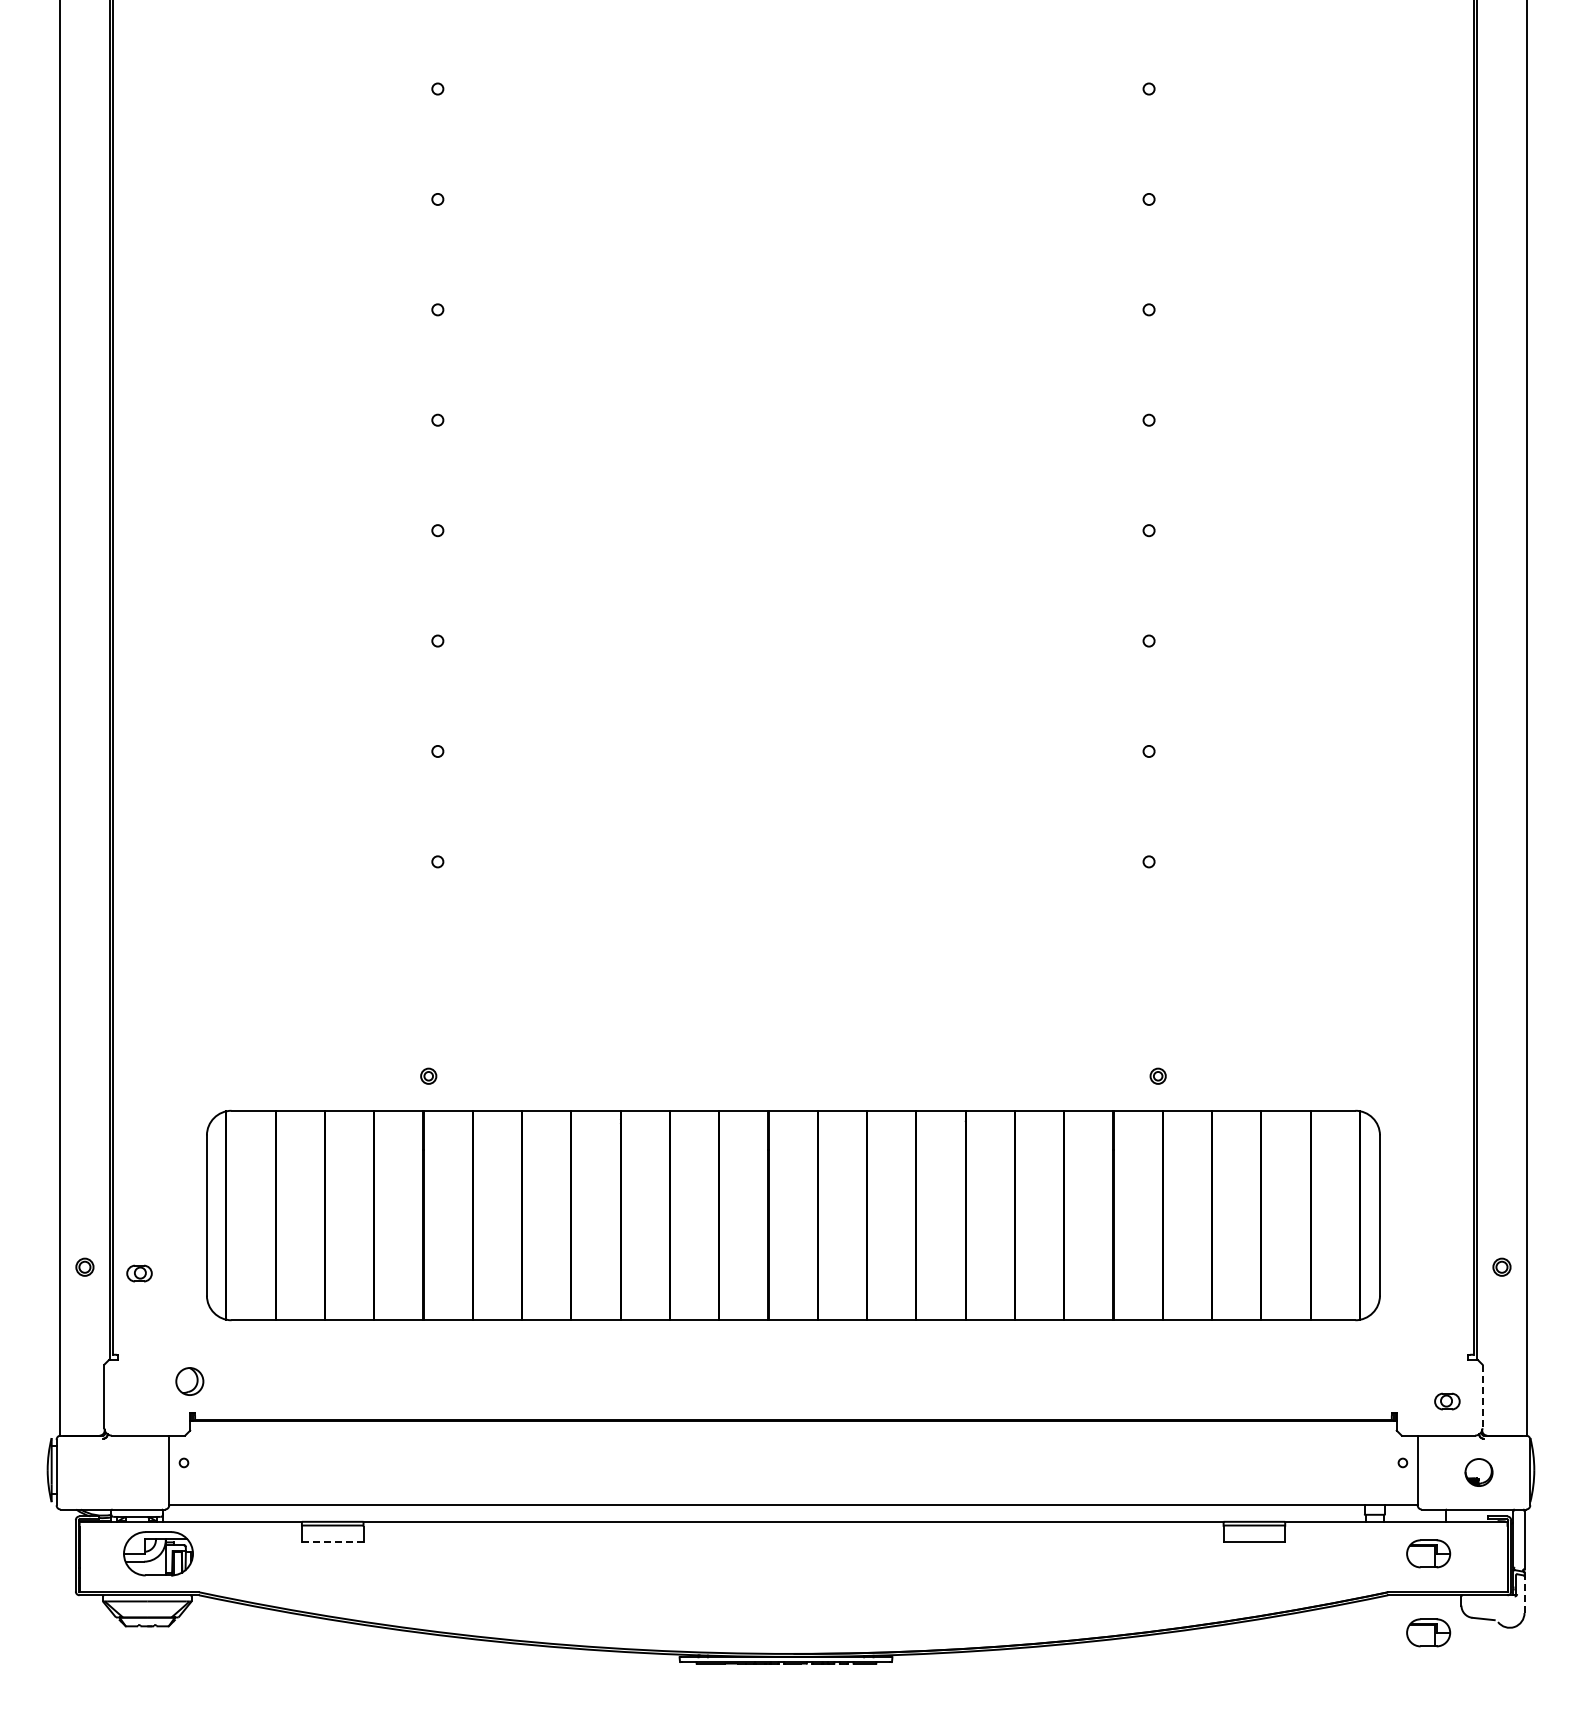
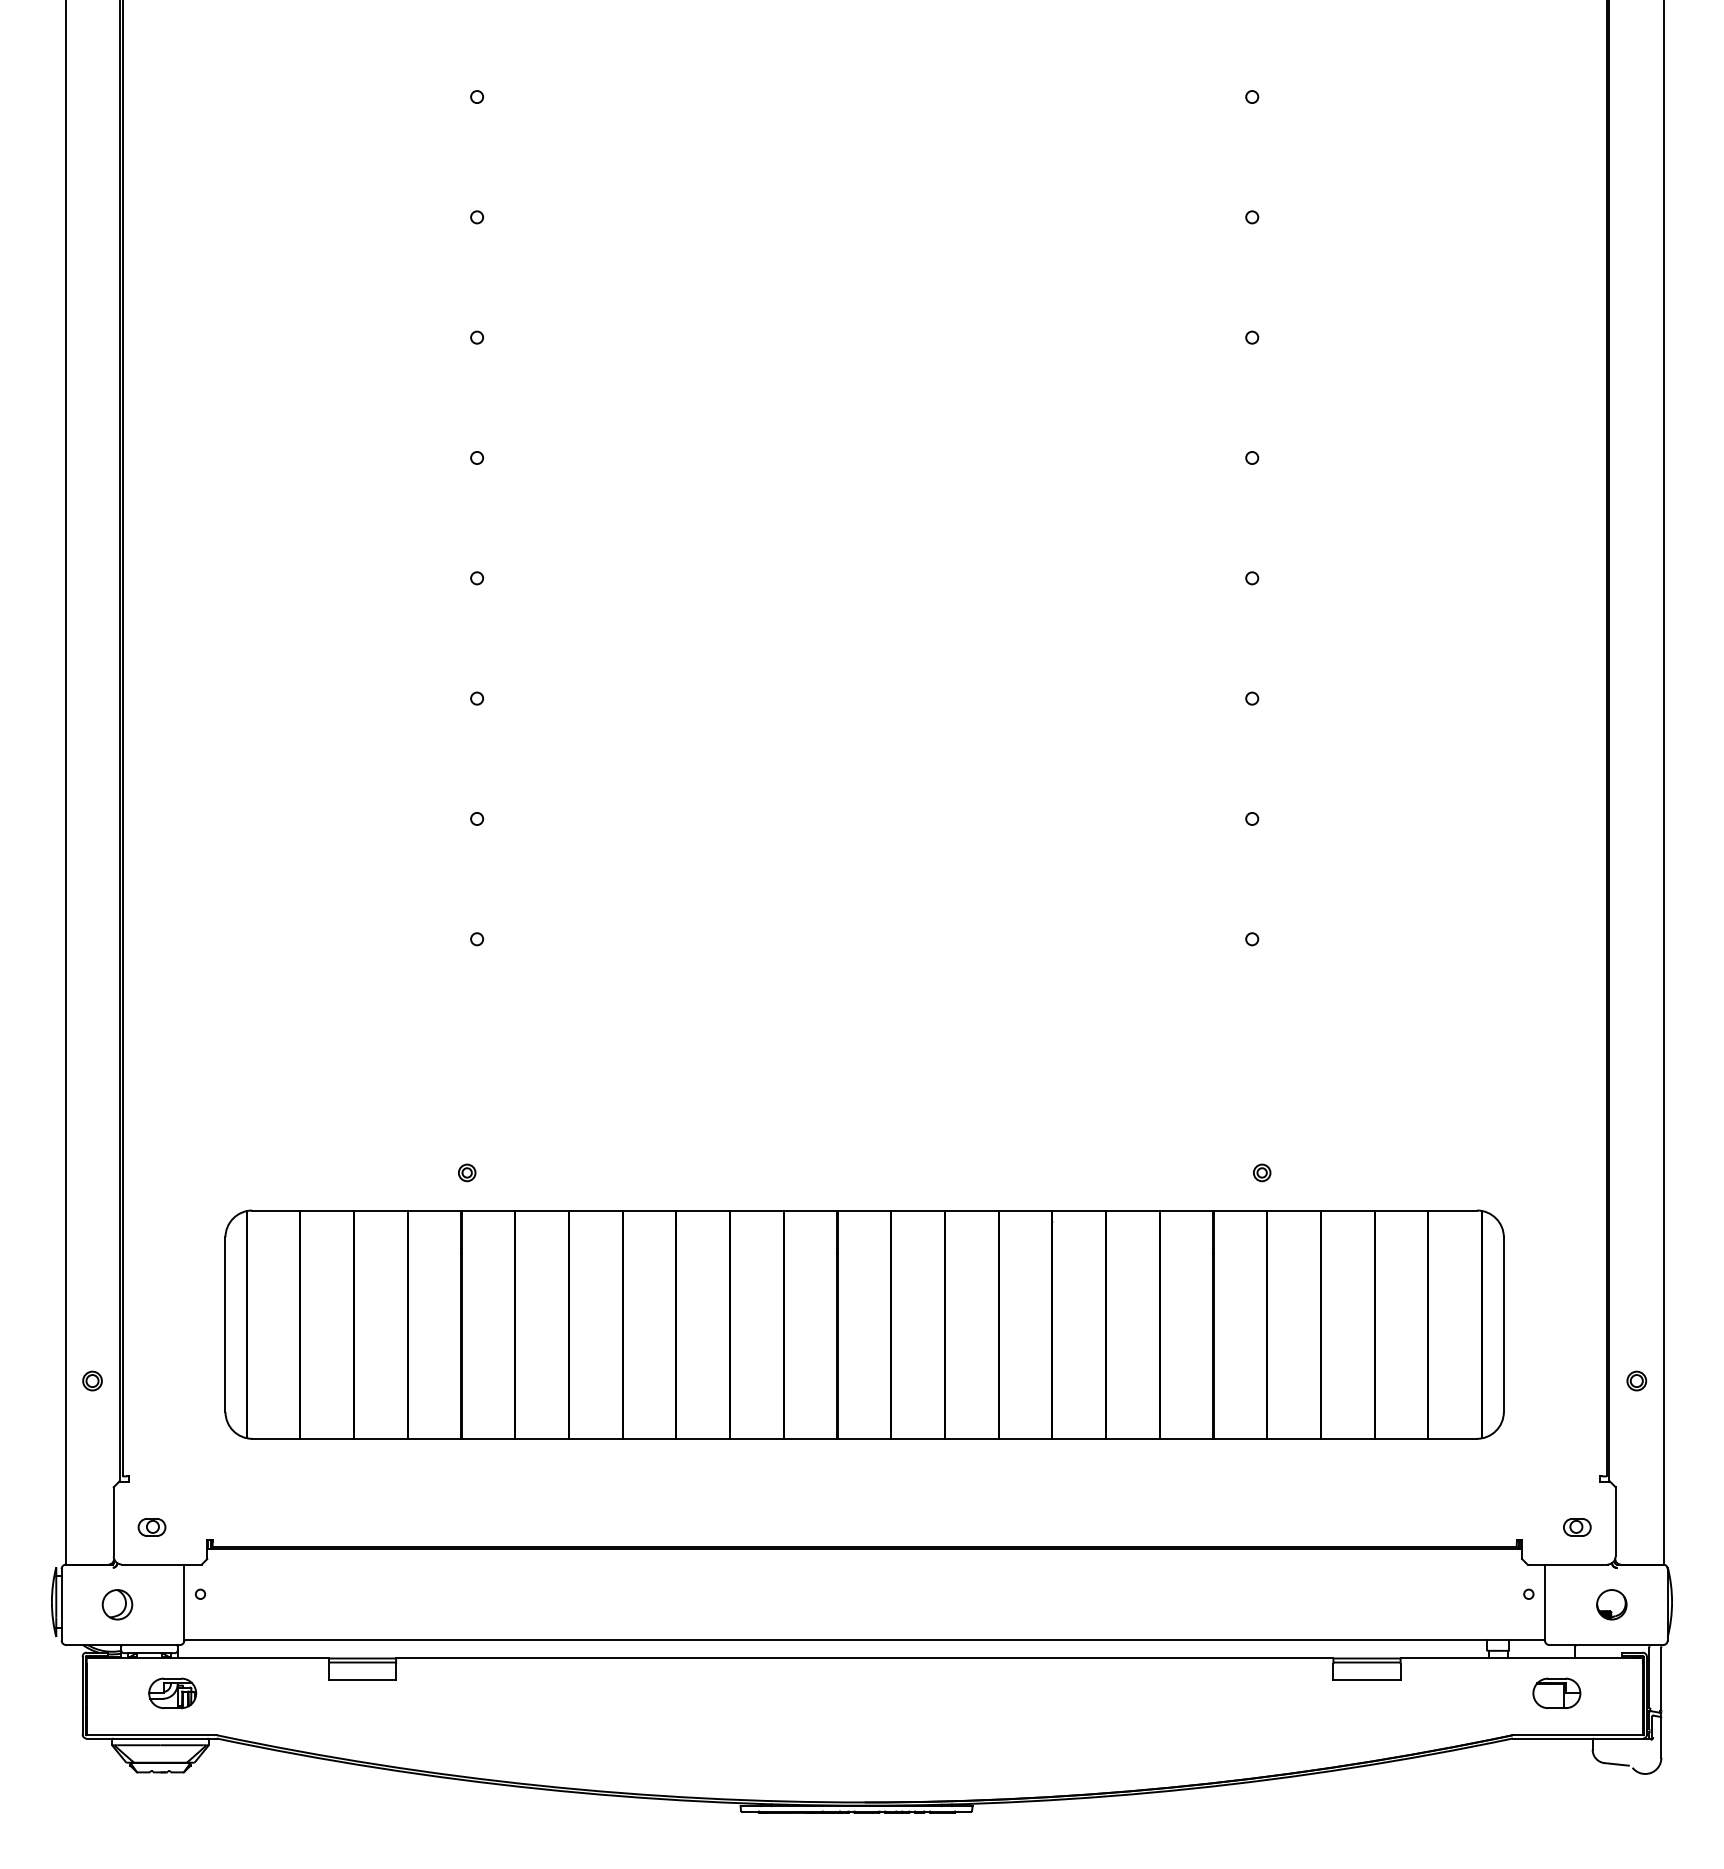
part: (139, 1273) -> (151, 1527), moved
part: (189, 1381) -> (117, 1604), moved
line: (1482, 1396) -> (1615, 1521), dashed -> solid
line: (332, 1541) -> (362, 1679), dashed -> solid
part: (158, 1553) -> (172, 1693), size x0.62
line: (1524, 1594) -> (1661, 1737), dashed -> solid
part: (1428, 1632) -> (1556, 1779), removed

